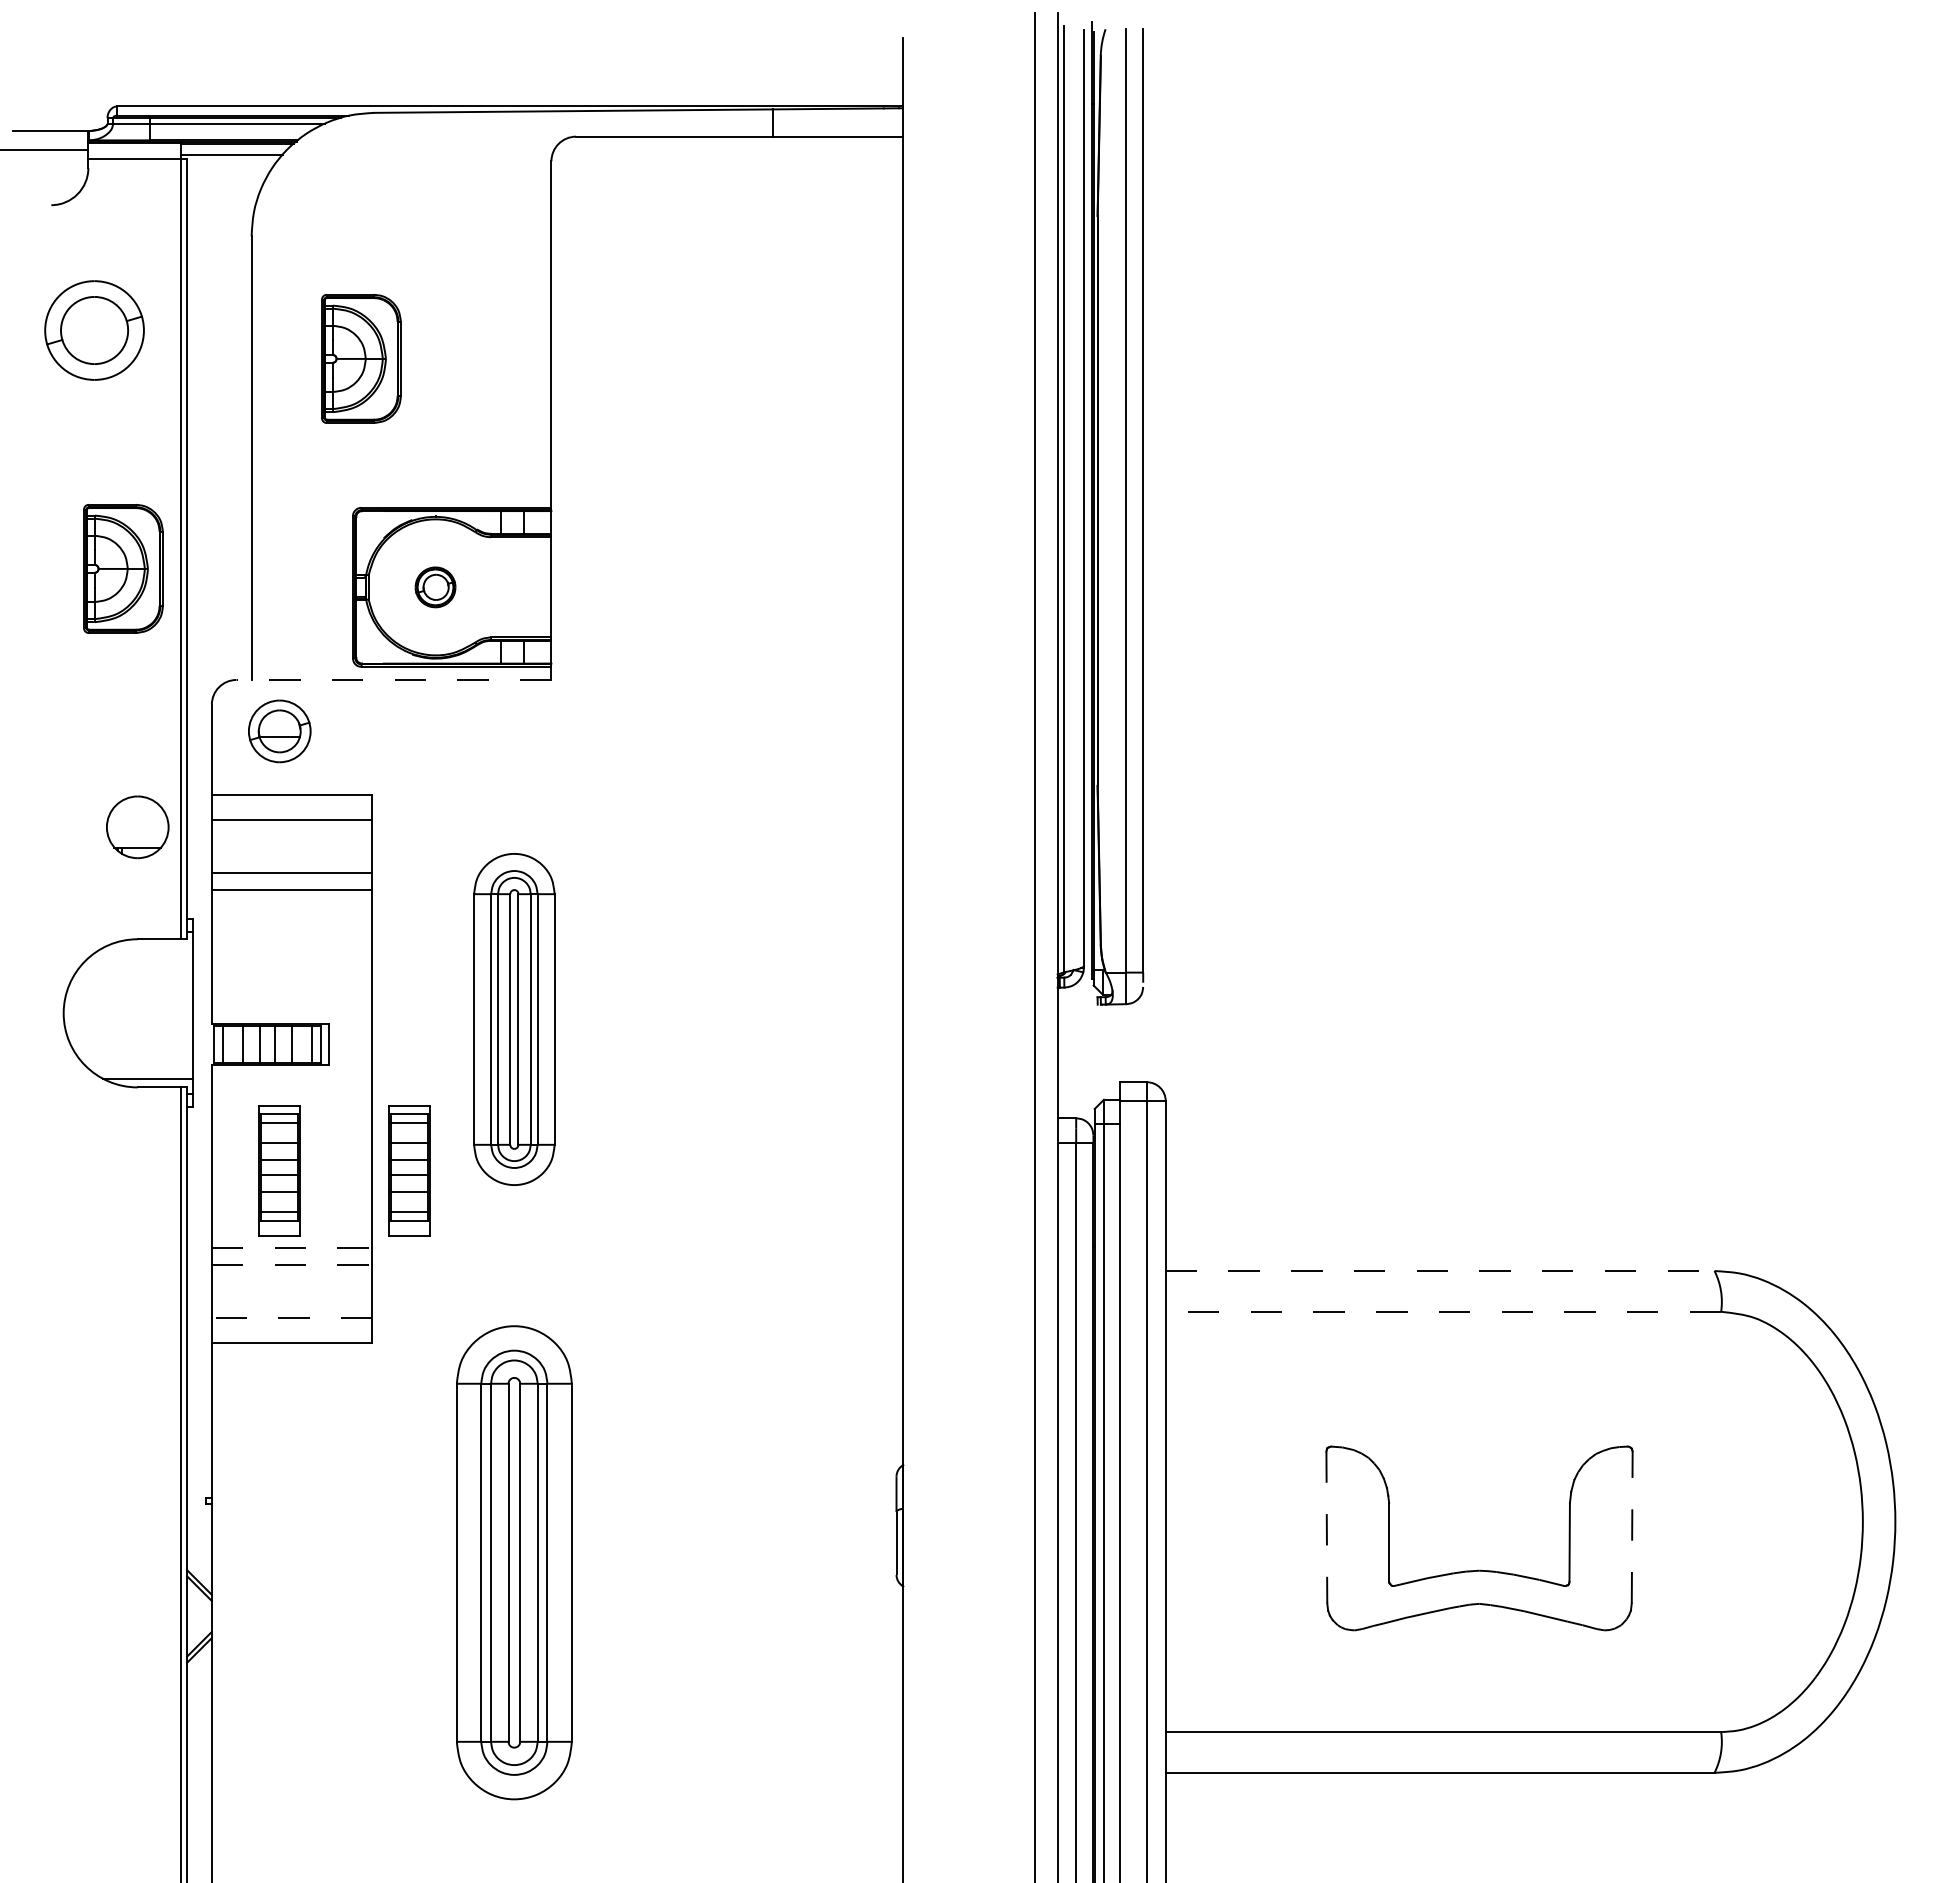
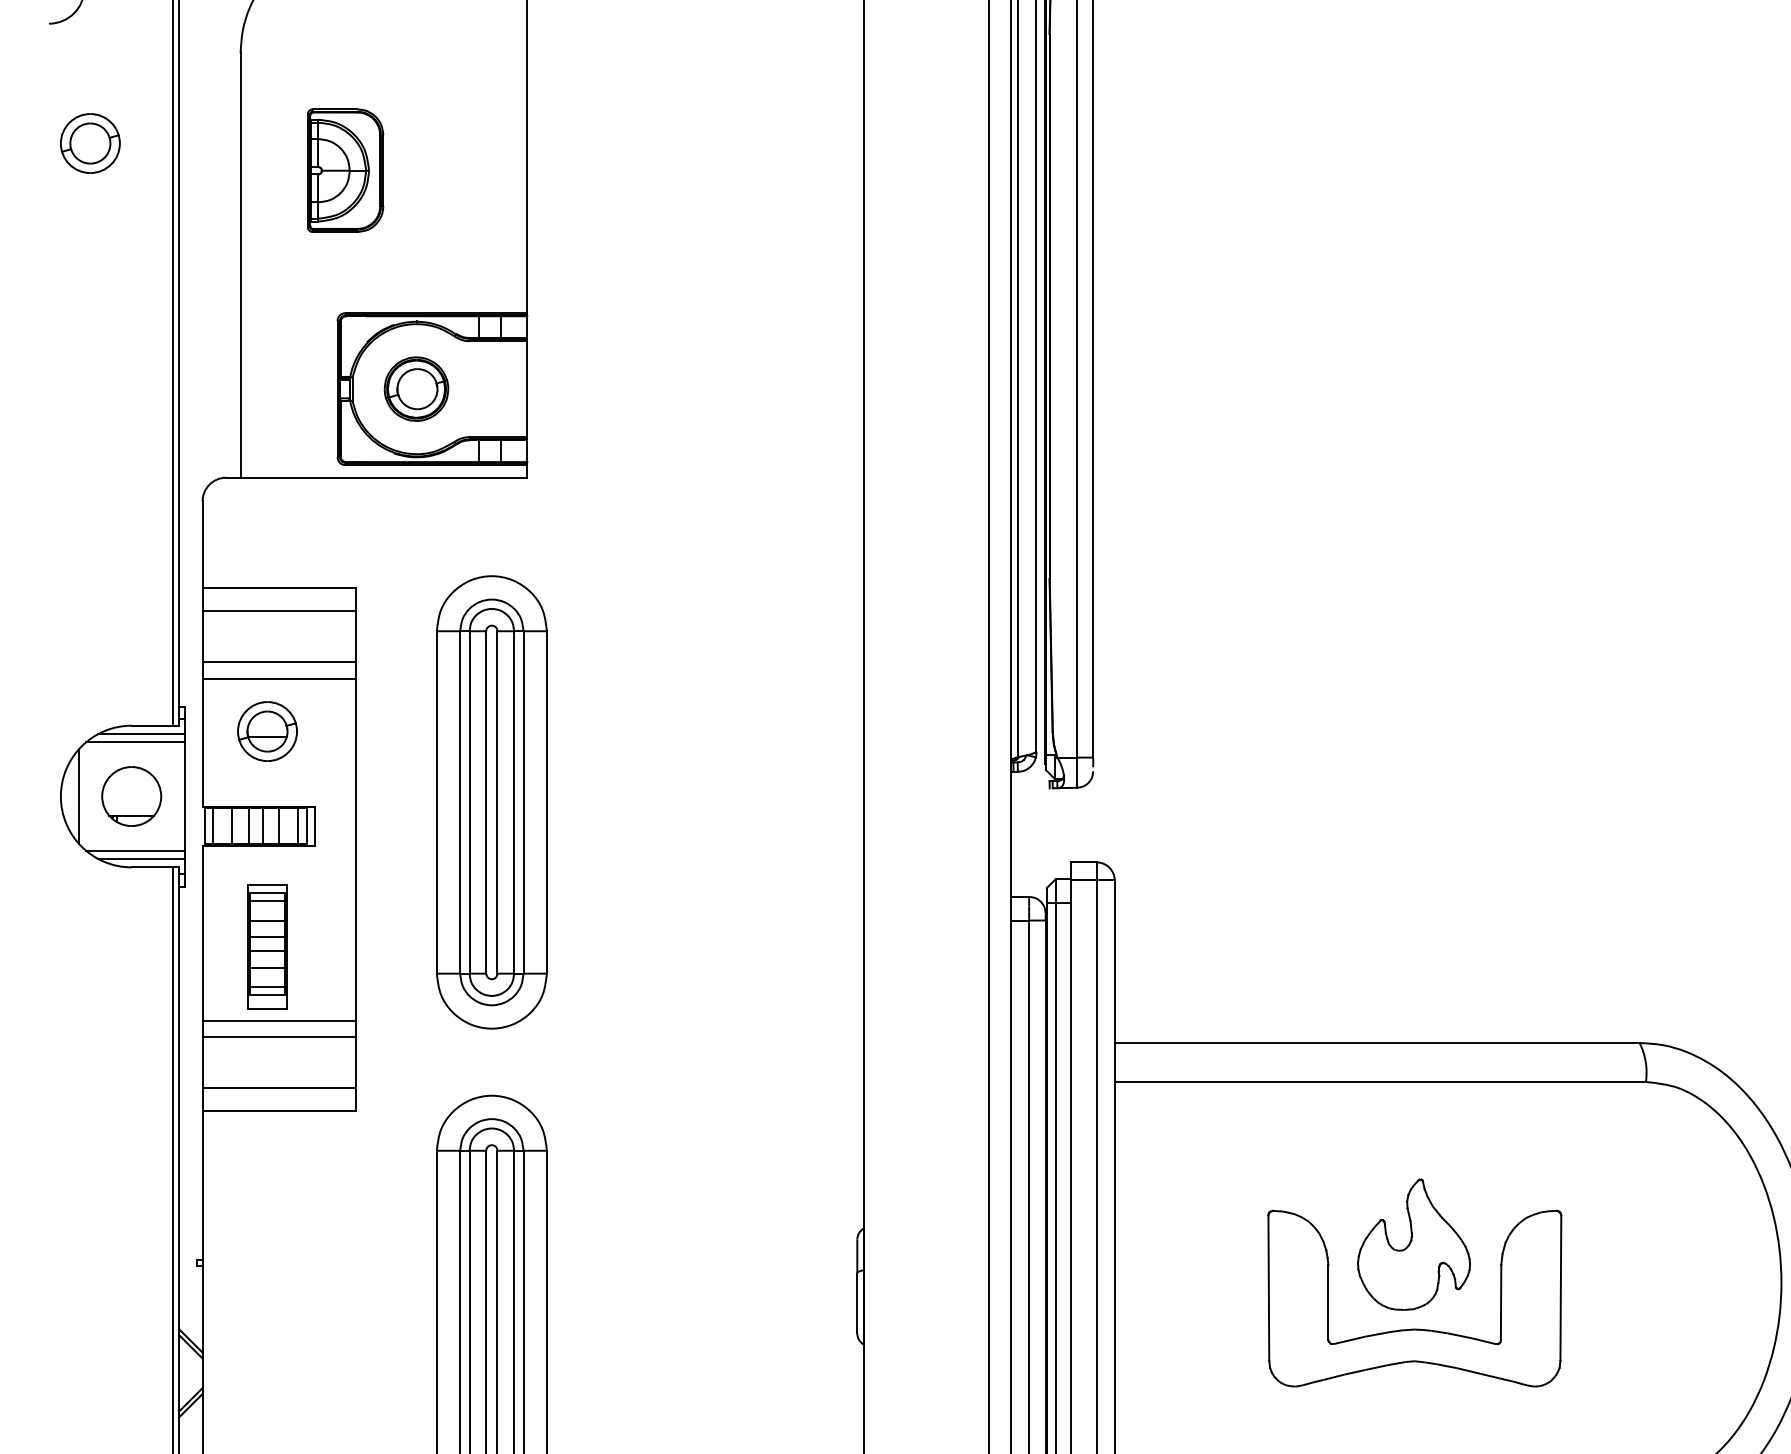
part: (94, 330) -> (90, 143), size x0.62
part: (123, 568) -> (118, 371), removed
part: (435, 587) -> (416, 389), size x1.67
line: (393, 679) -> (376, 477), dashed -> solid
part: (279, 731) -> (267, 731), moved
part: (137, 827) -> (131, 796), moved
line: (147, 947) -> (141, 733), added
line: (141, 956) -> (135, 742), added
line: (82, 1013) -> (78, 796), added
part: (514, 1019) -> (491, 802), size x1.43
line: (141, 1069) -> (135, 850), added
part: (409, 1170) -> (391, 946), removed
line: (292, 1247) -> (279, 1020), dashed -> solid
line: (292, 1265) -> (279, 1037), dashed -> solid
line: (1440, 1271) -> (1377, 1043), dashed -> solid
line: (1443, 1311) -> (1380, 1081), dashed -> solid
line: (291, 1318) -> (278, 1088), dashed -> solid
part: (1478, 1481) -> (1413, 1244), added
line: (1632, 1526) -> (1561, 1287), dashed -> solid
line: (1326, 1527) -> (1268, 1288), dashed -> solid

